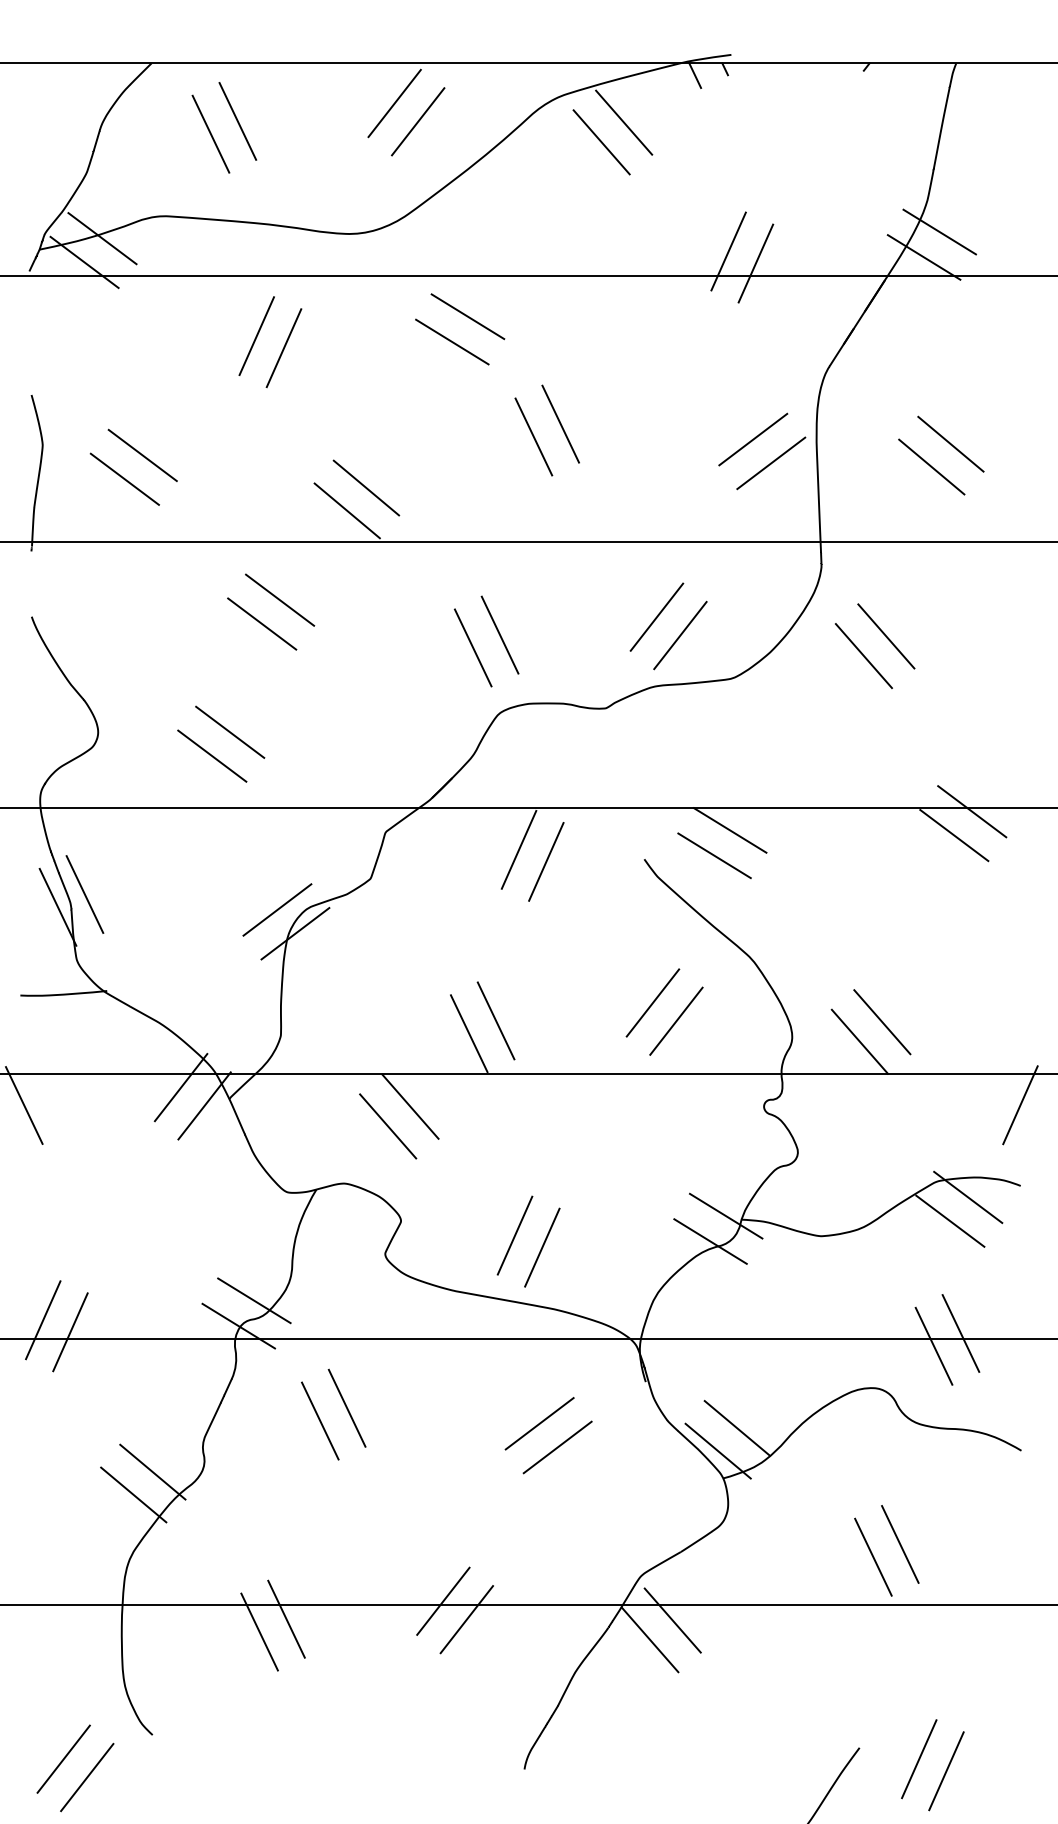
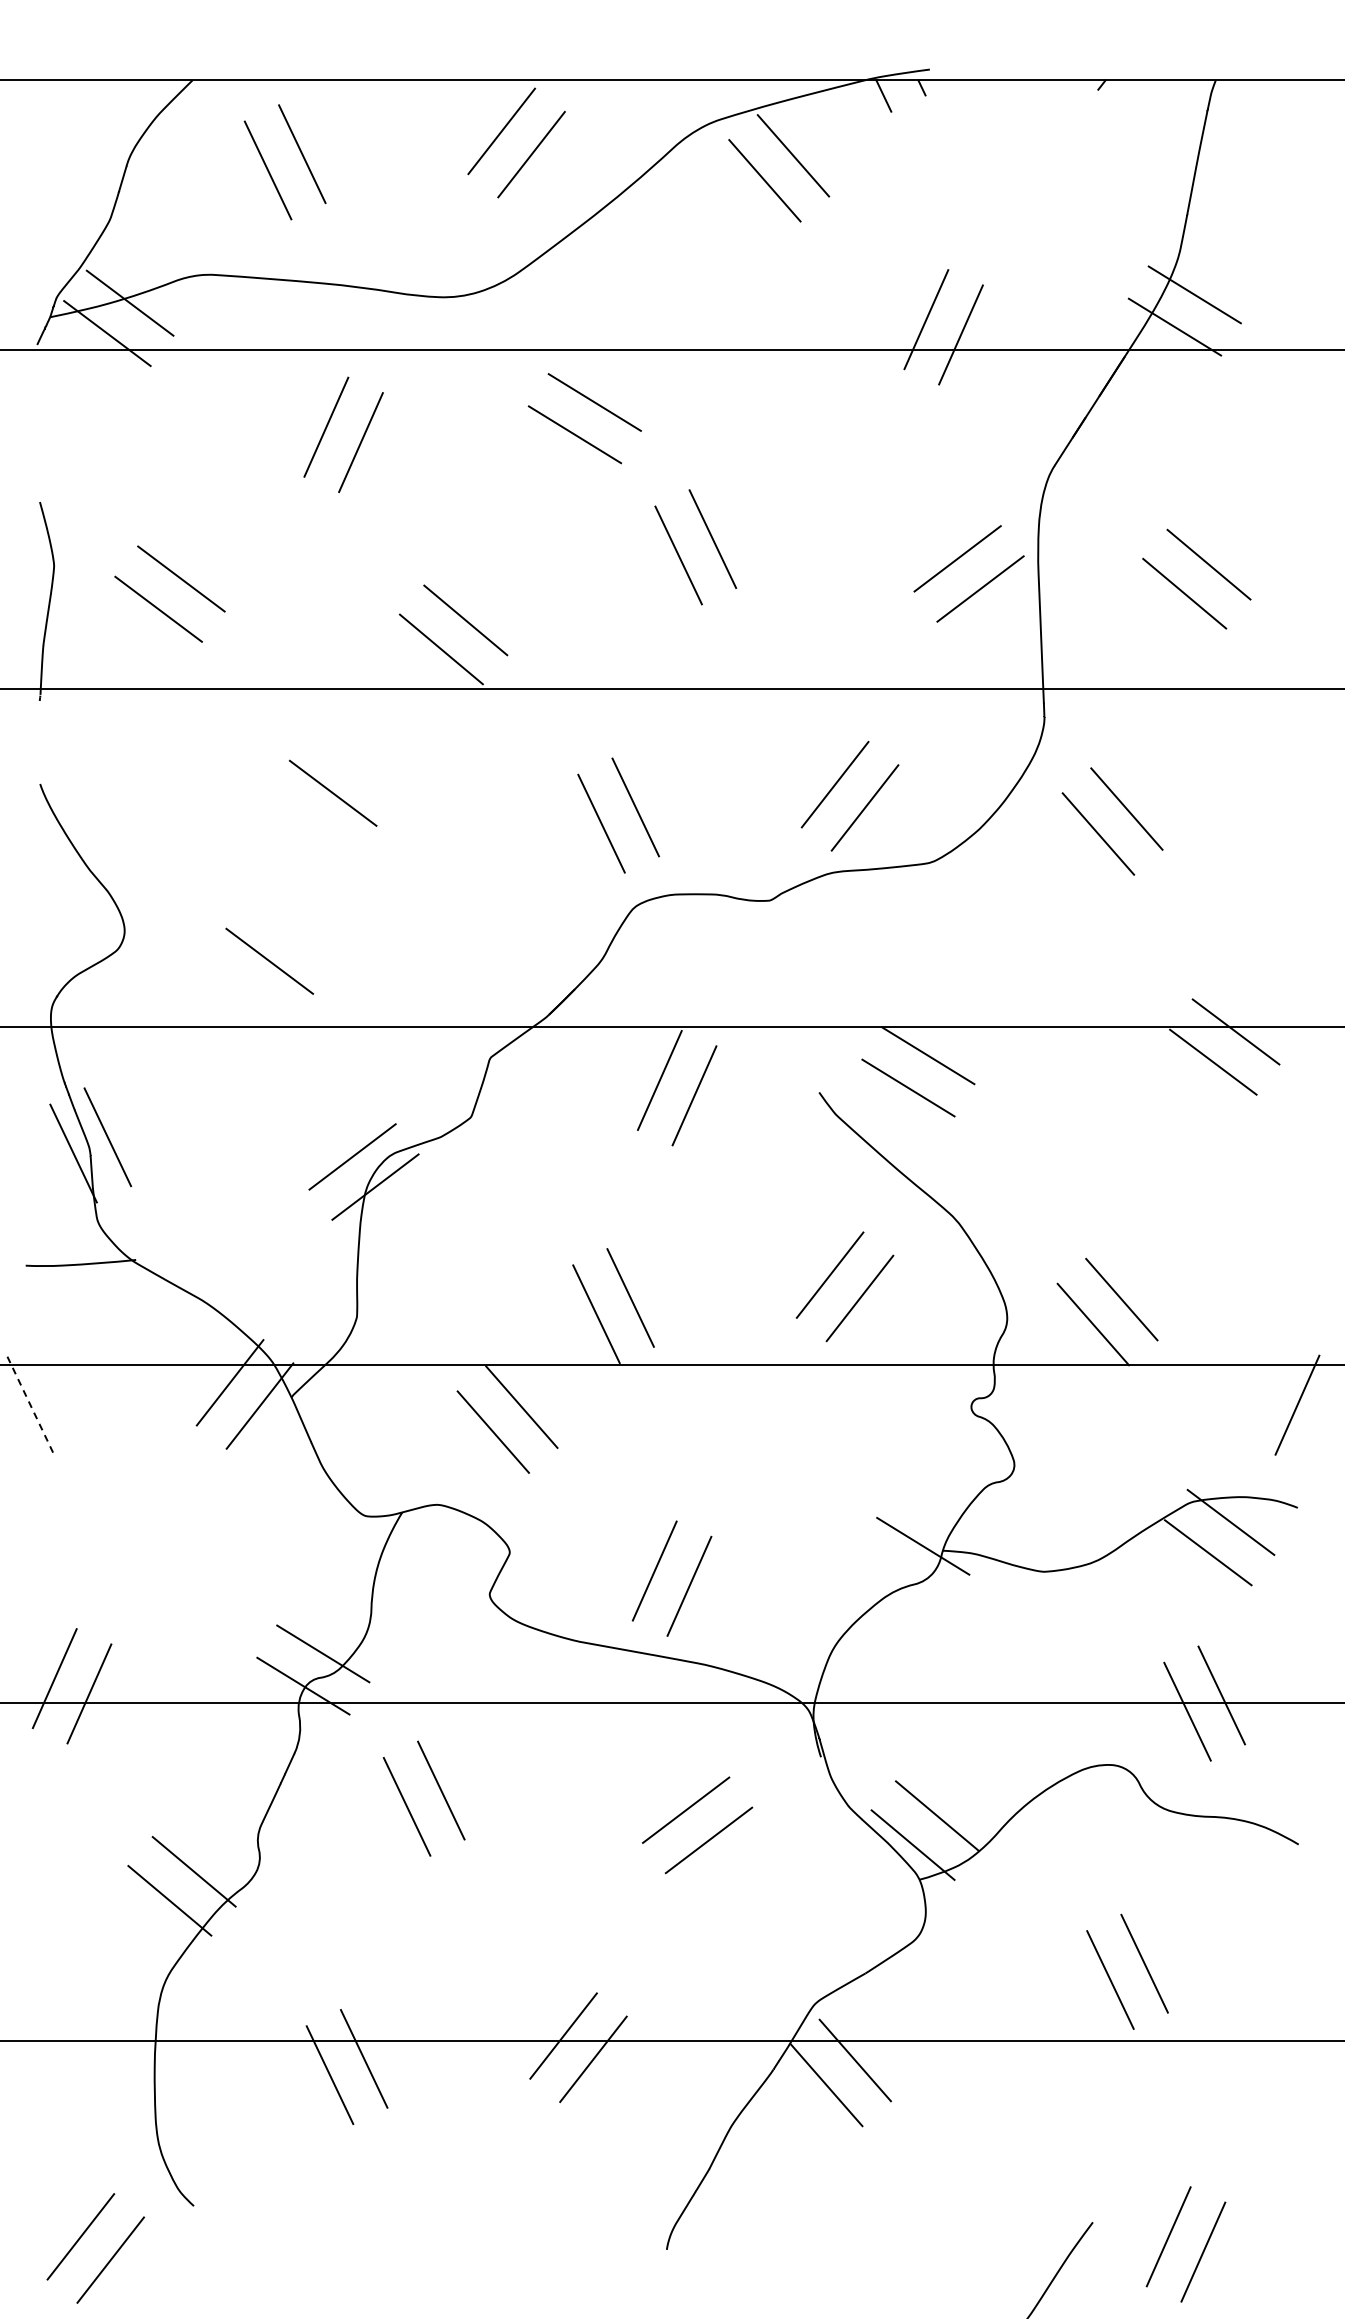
line: (279, 599) -> (355, 762), removed
line: (230, 731) -> (292, 930), removed
line: (24, 1106) -> (30, 1406), solid -> dashed
line: (710, 1241) -> (903, 1578), removed

